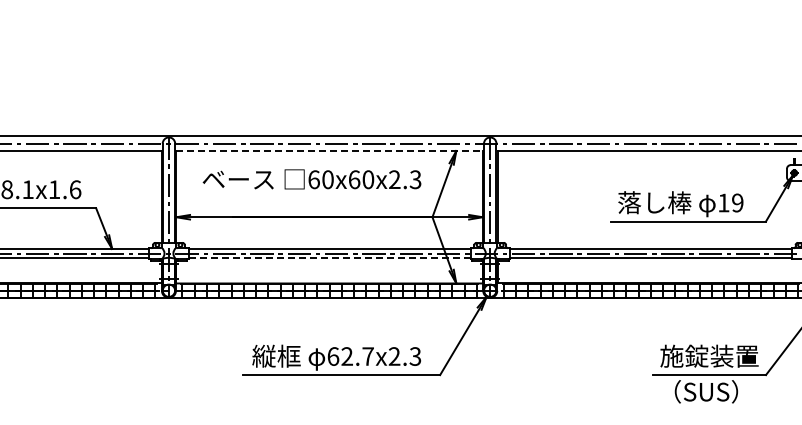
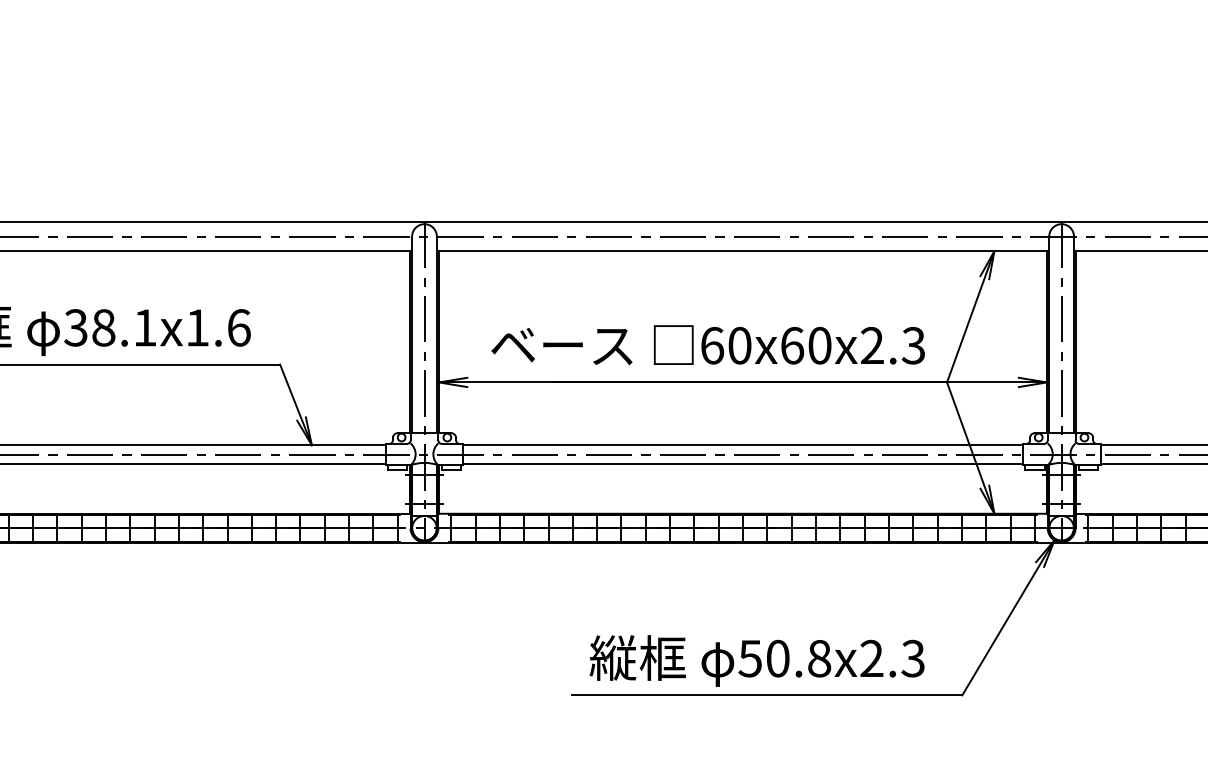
line: (330, 151) -> (744, 252), dashed -> solid
text: (311, 179) -> (707, 345), moved
line: (330, 258) -> (744, 464), dashed -> solid
text: (350, 356) -> (784, 658), 62.7x2.3 -> 50.8x2.3

